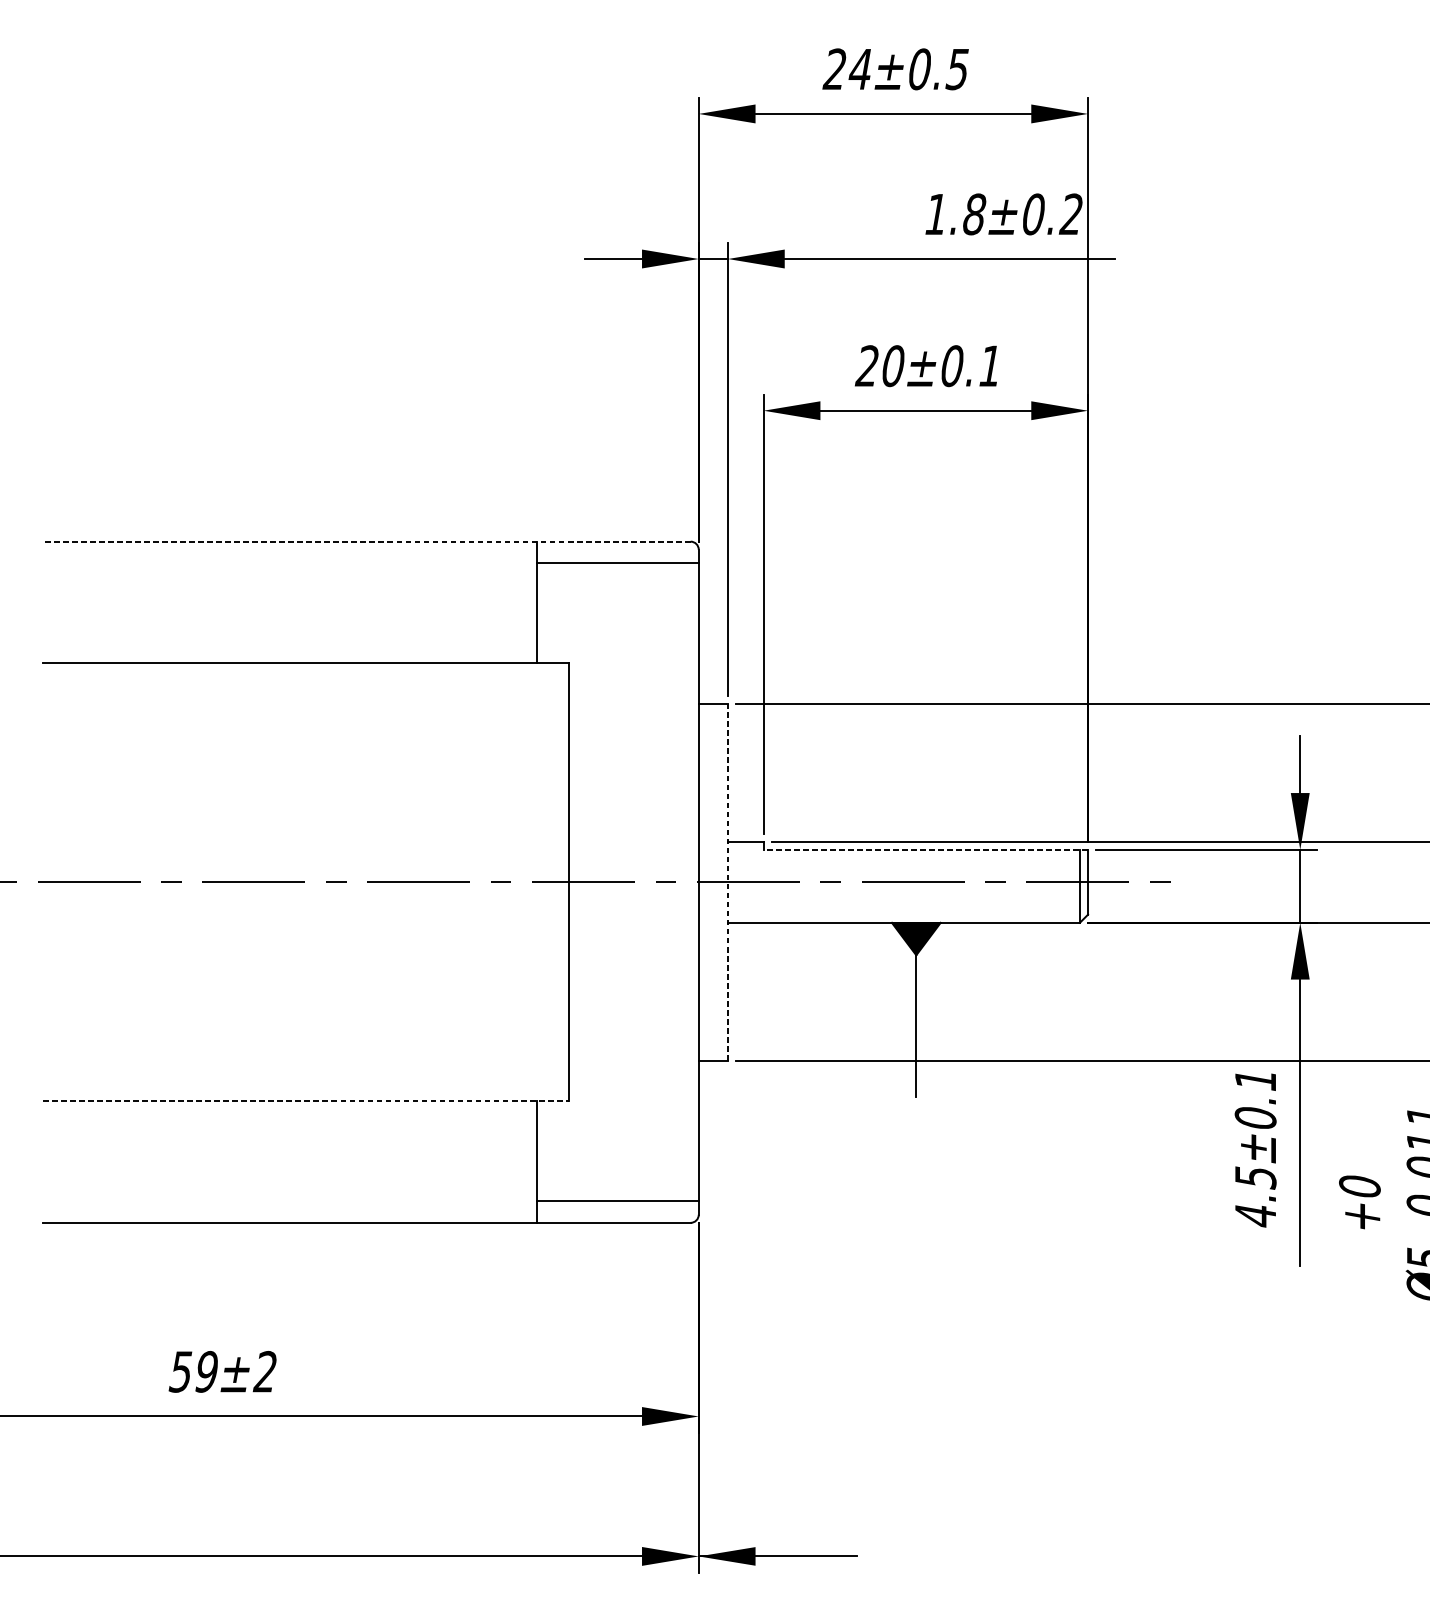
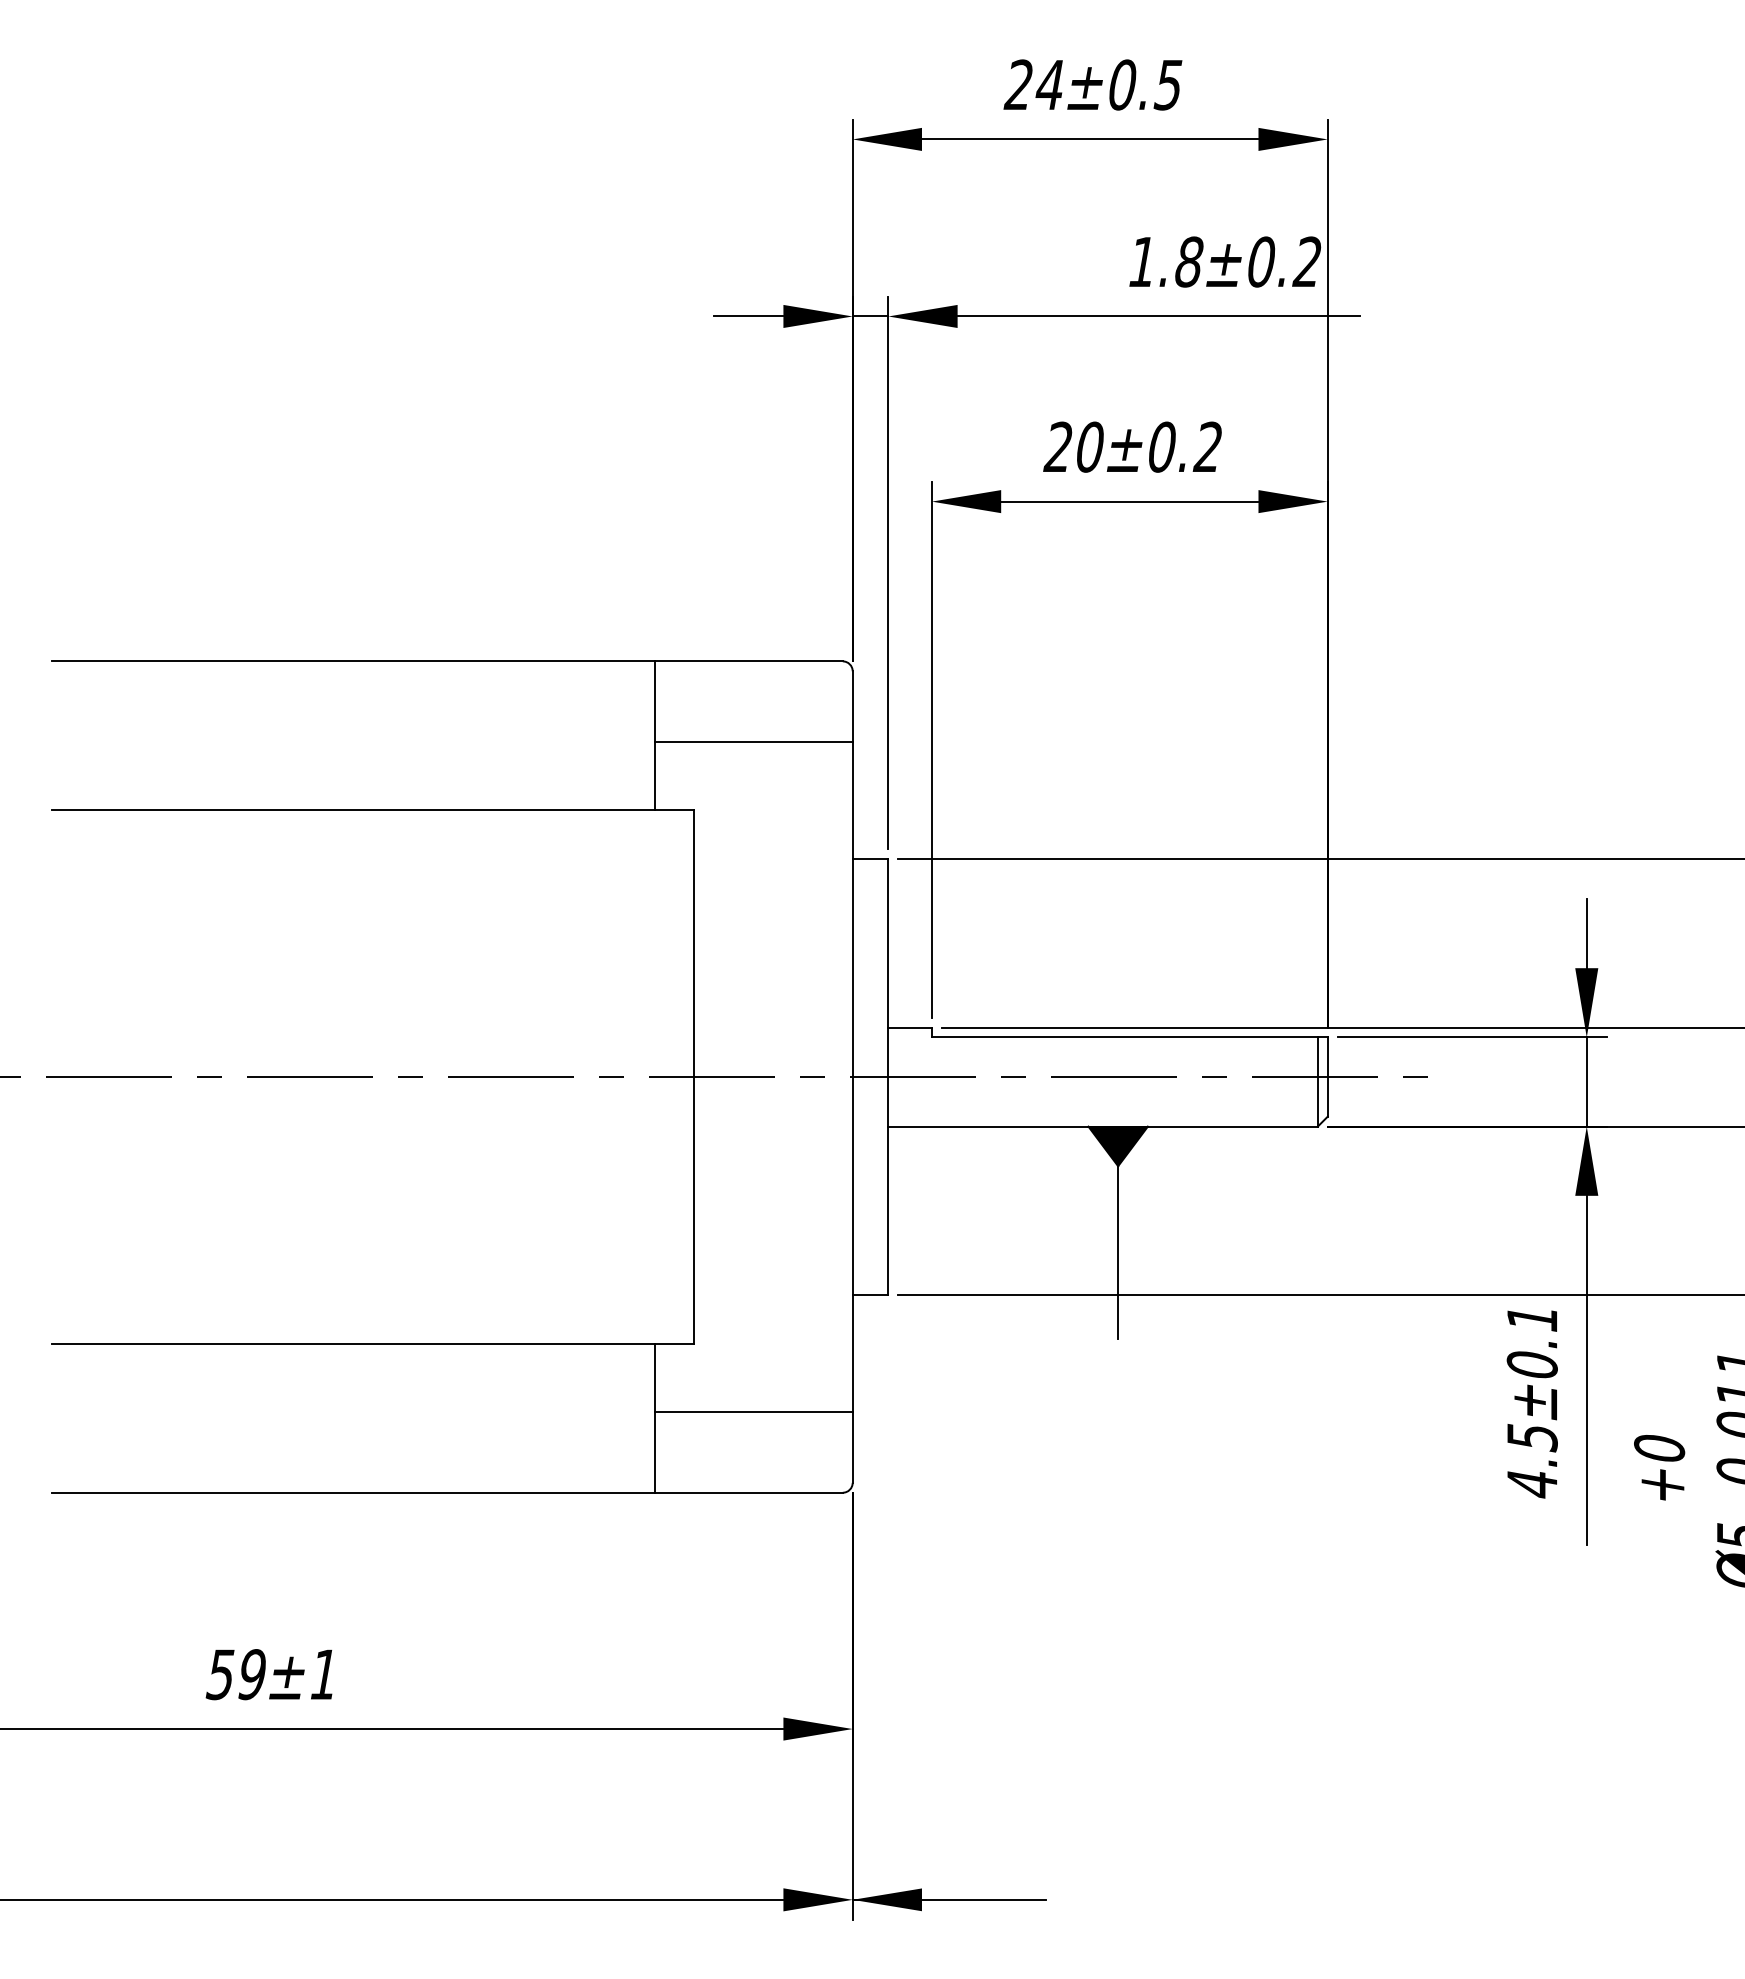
text: (988, 365) -> (1206, 446), 20±0.1 -> 20±0.2
line: (366, 541) -> (447, 661), dashed -> solid
line: (617, 563) -> (753, 741), moved
line: (925, 849) -> (1129, 1037), dashed -> solid
line: (728, 882) -> (888, 1077), dashed -> solid
line: (306, 1101) -> (373, 1344), dashed -> solid
line: (617, 1201) -> (753, 1412), moved
text: (264, 1371) -> (322, 1674), 59±2 -> 59±1

